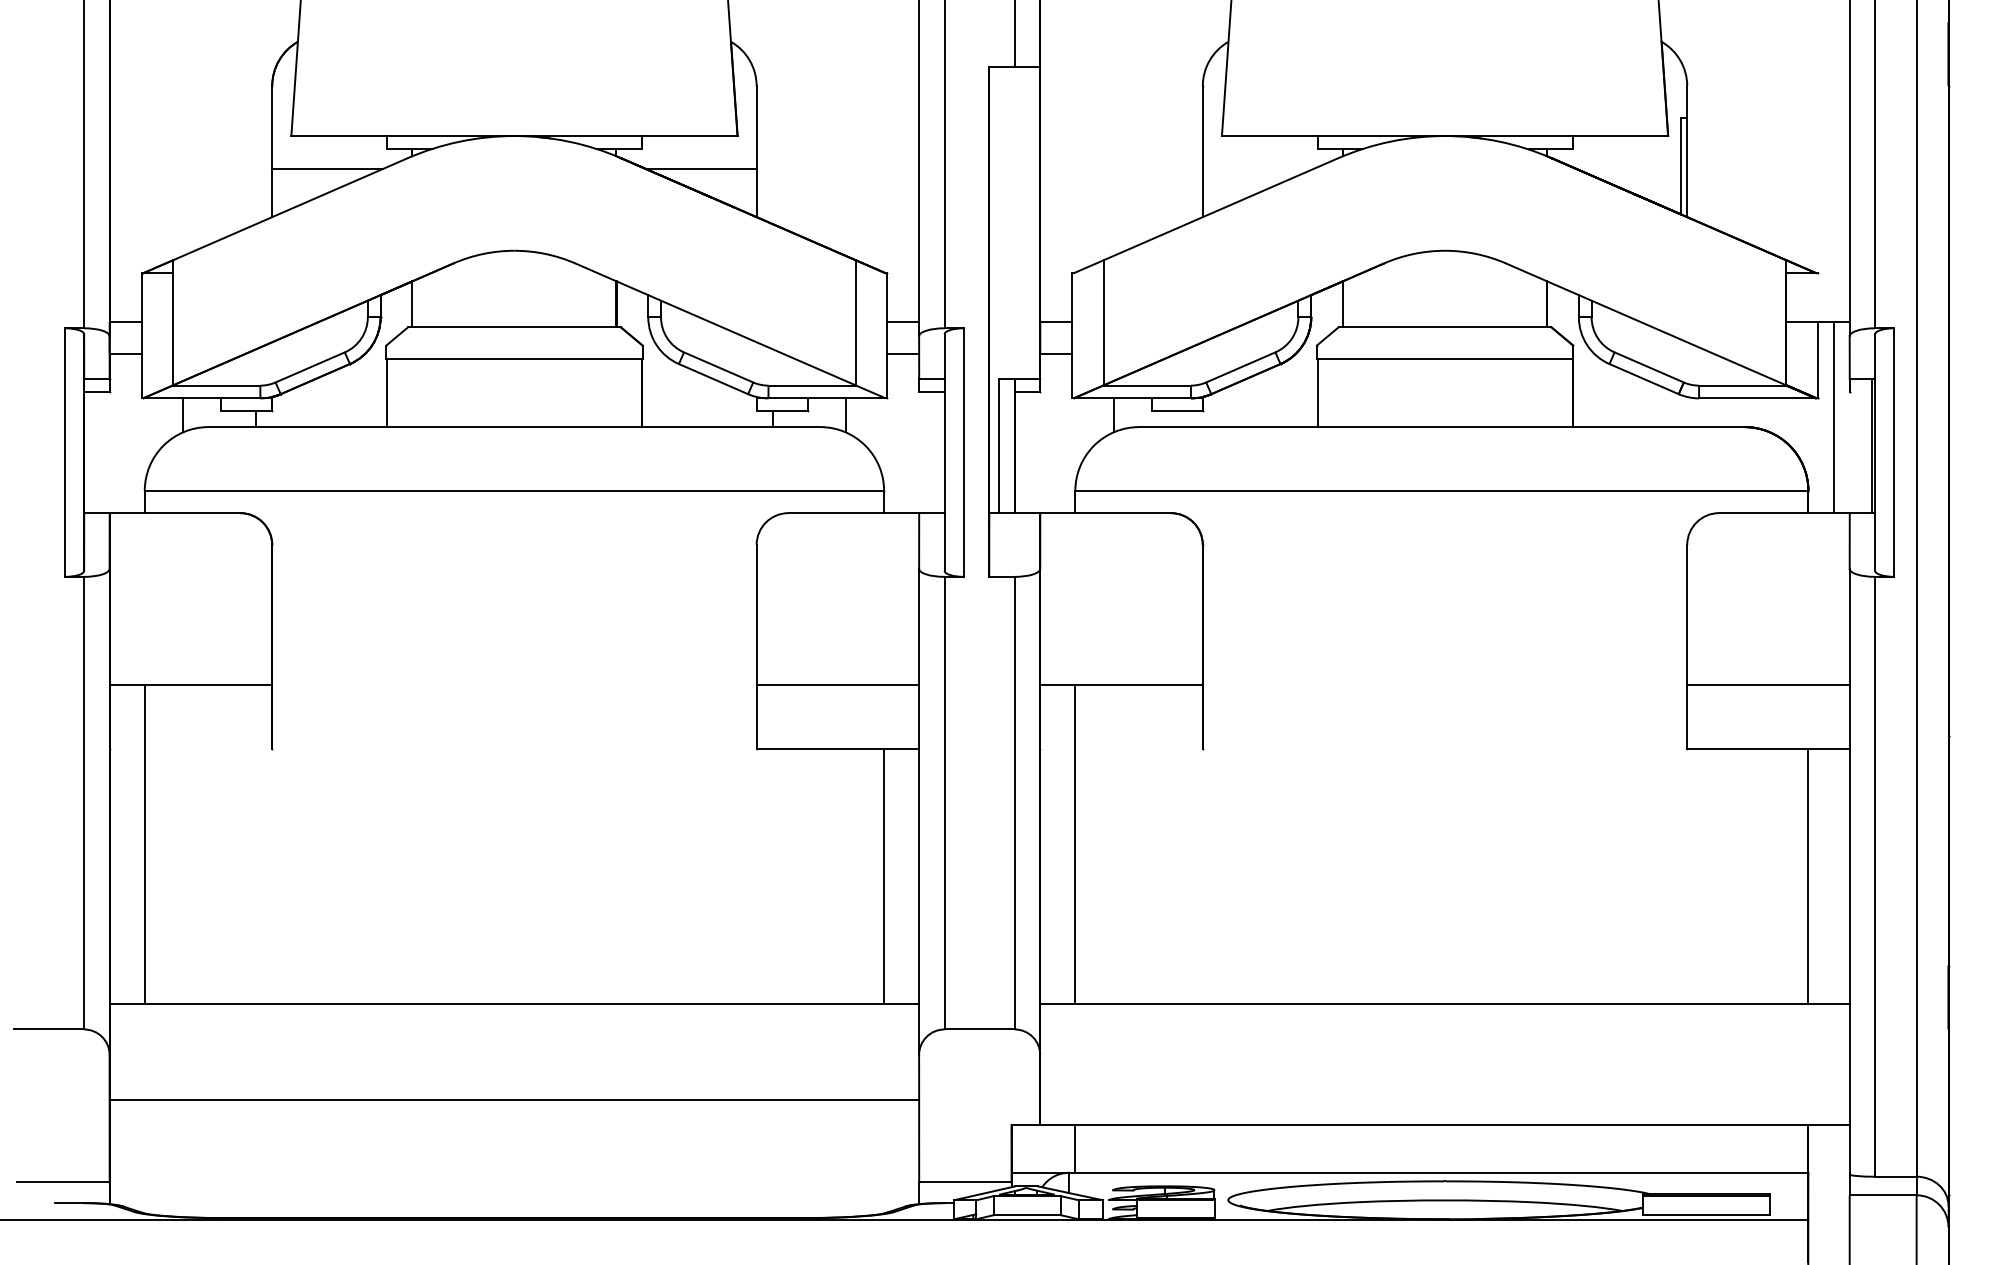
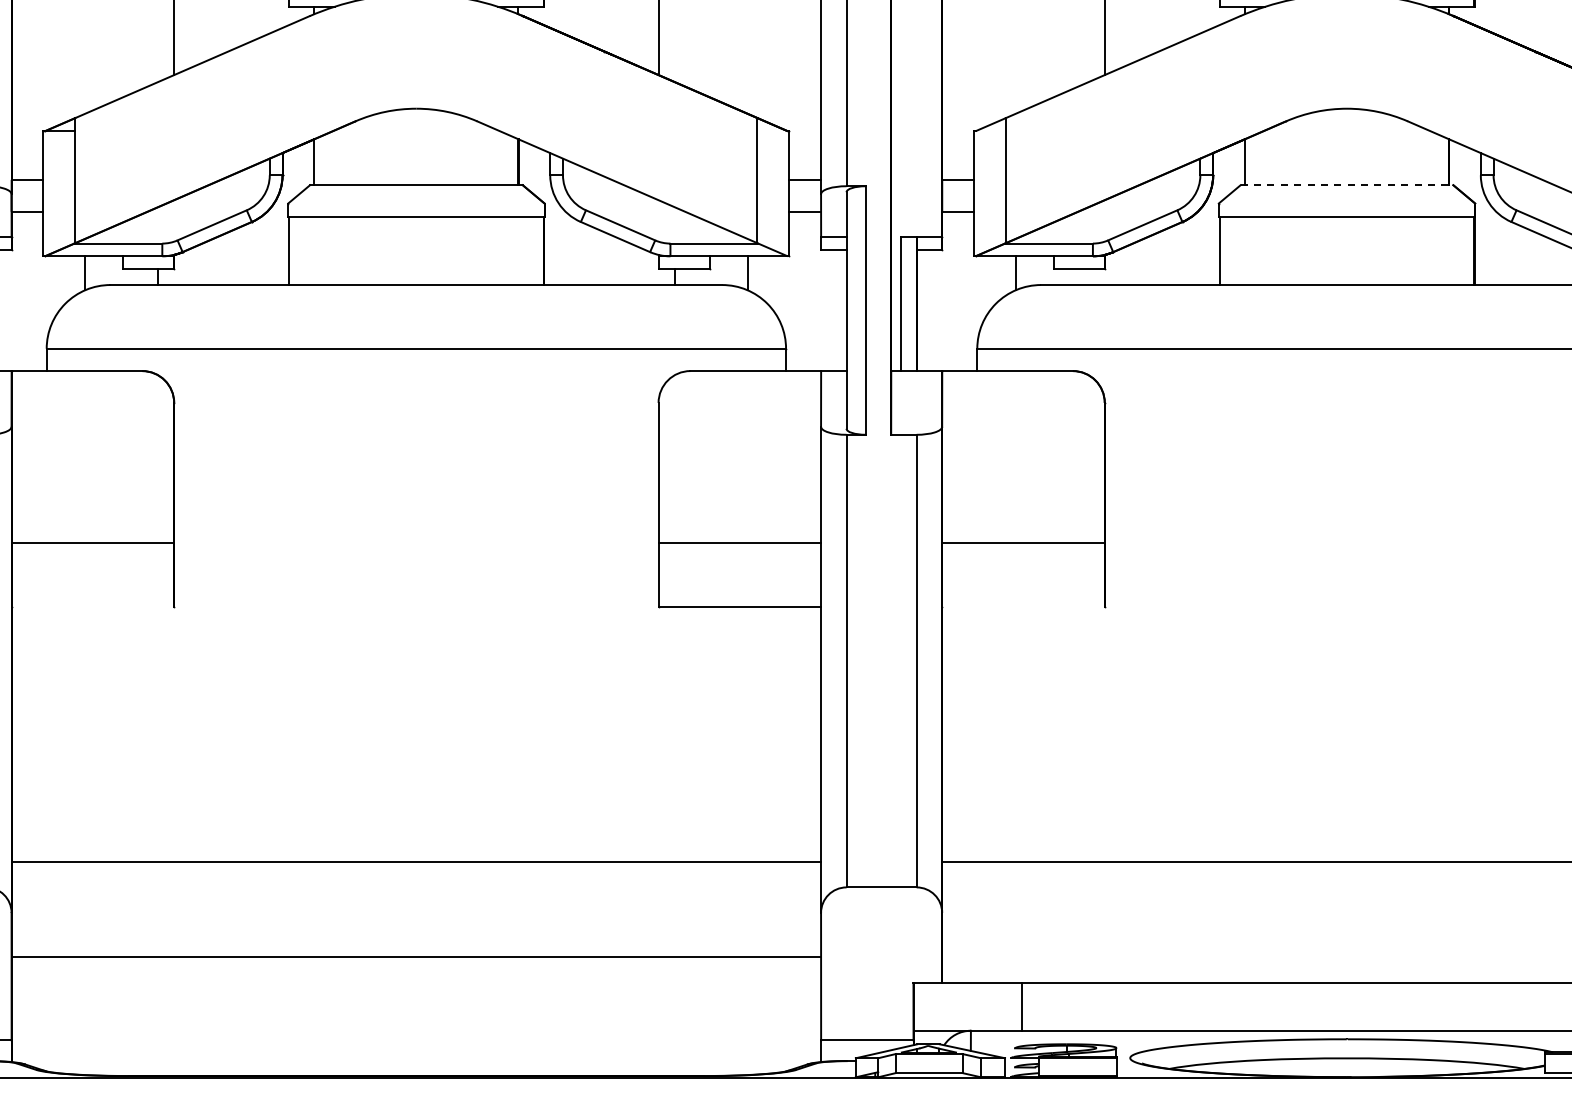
line: (327, 168) -> (229, 26), removed
line: (700, 168) -> (602, 26), removed
line: (1445, 327) -> (1347, 185), solid -> dashed
line: (144, 844) -> (46, 702), removed
line: (1075, 844) -> (977, 702), removed
line: (884, 875) -> (786, 733), removed
line: (1075, 1148) -> (1022, 1006), moved

